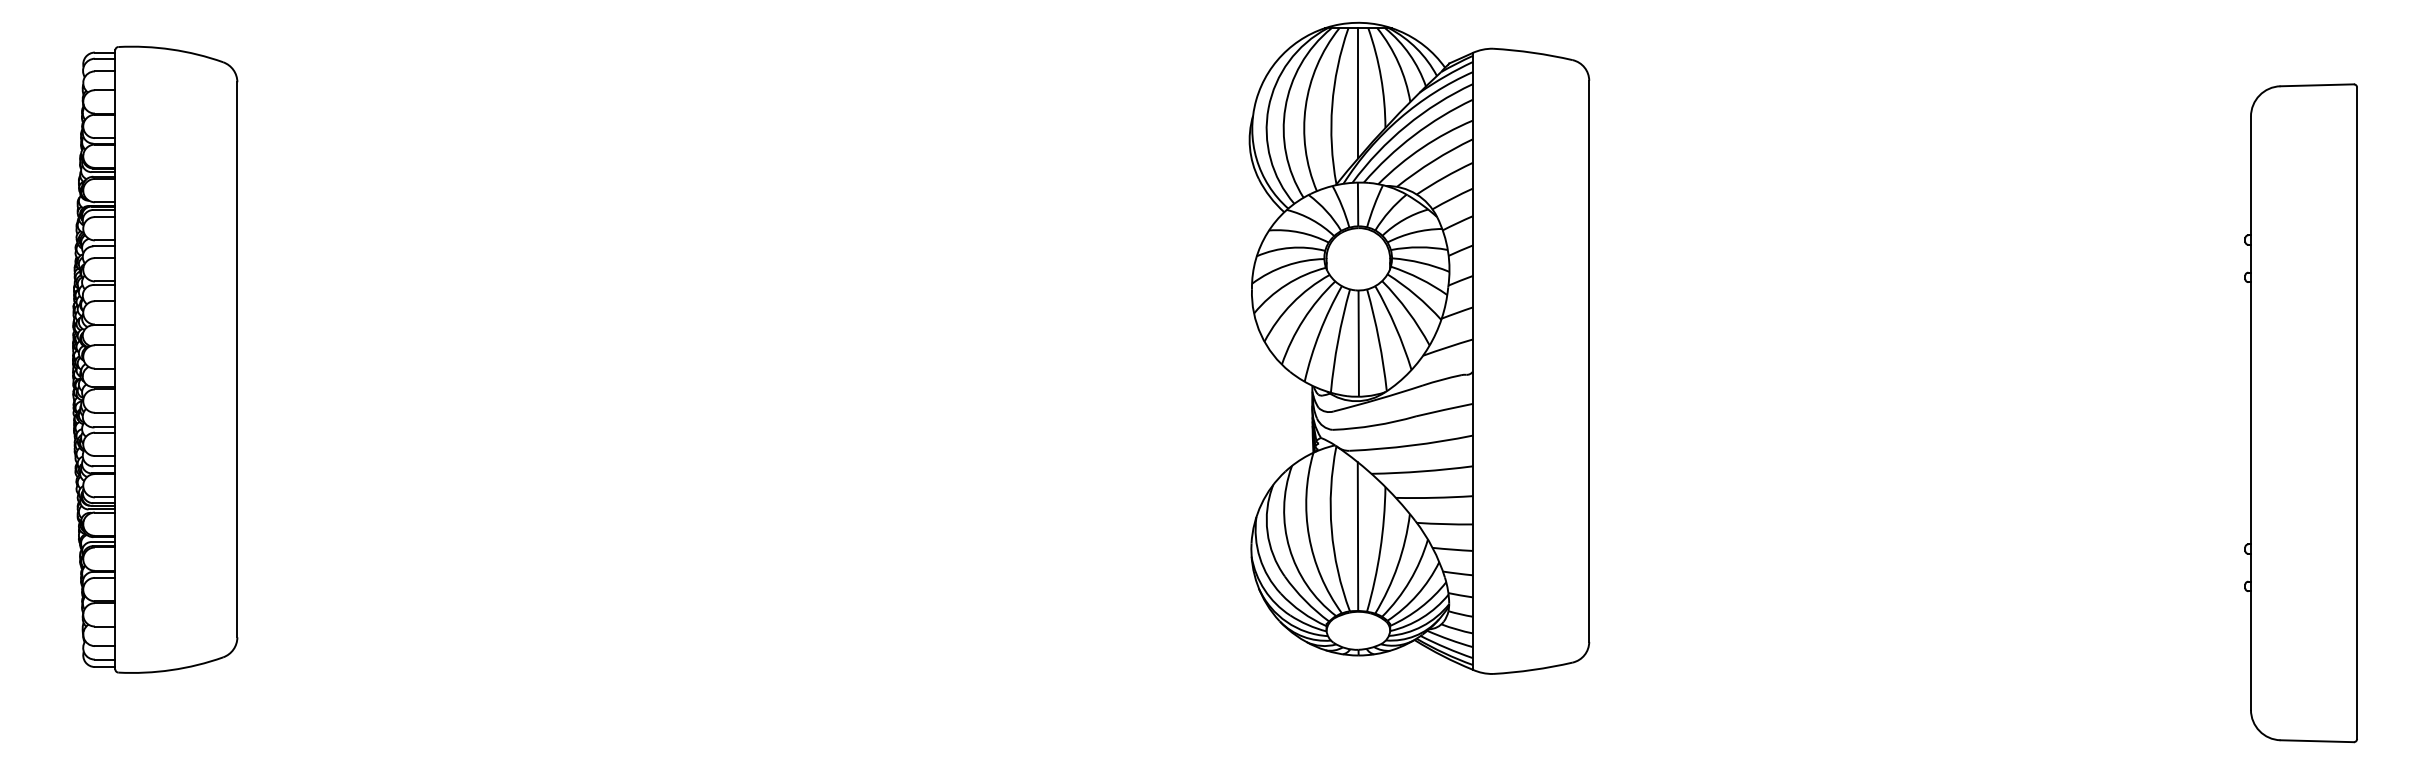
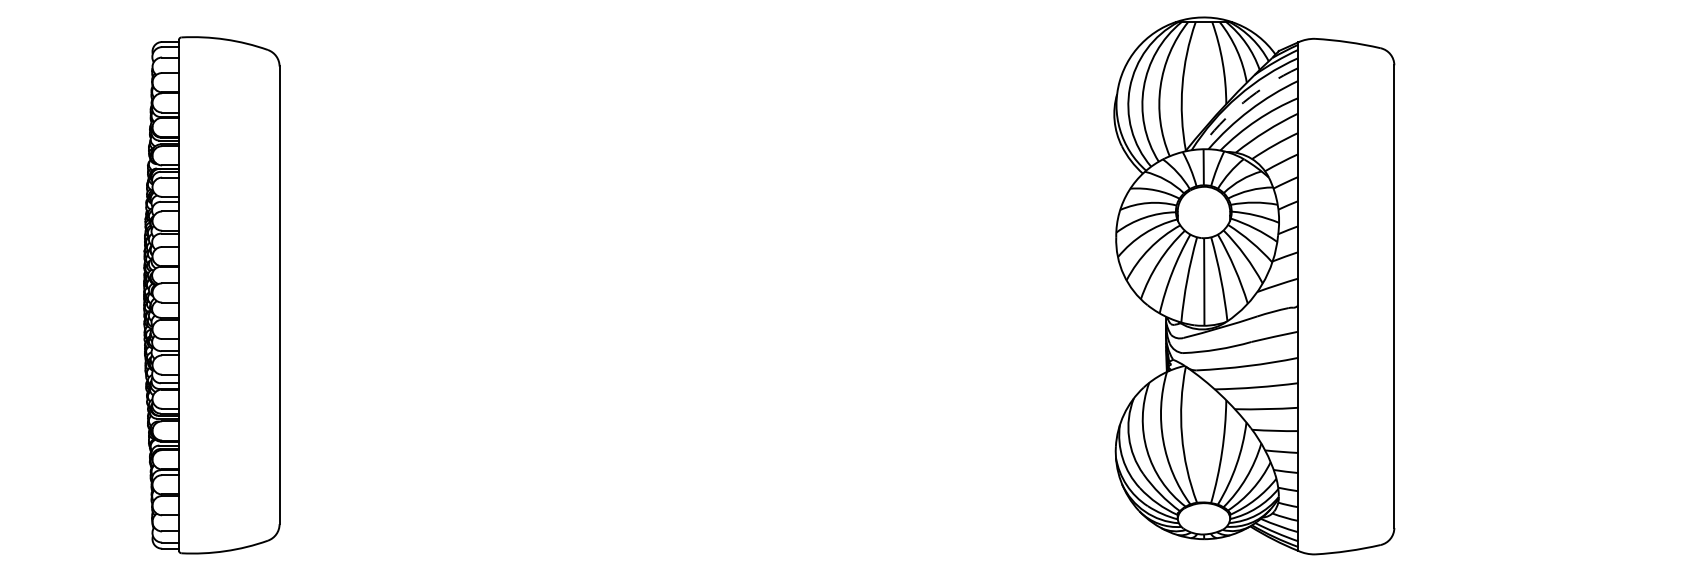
line: (1358, 93) -> (1204, 75), removed
arc: (1406, 125) -> (1243, 102), solid -> dashed
line: (1357, 536) -> (1203, 441), removed

